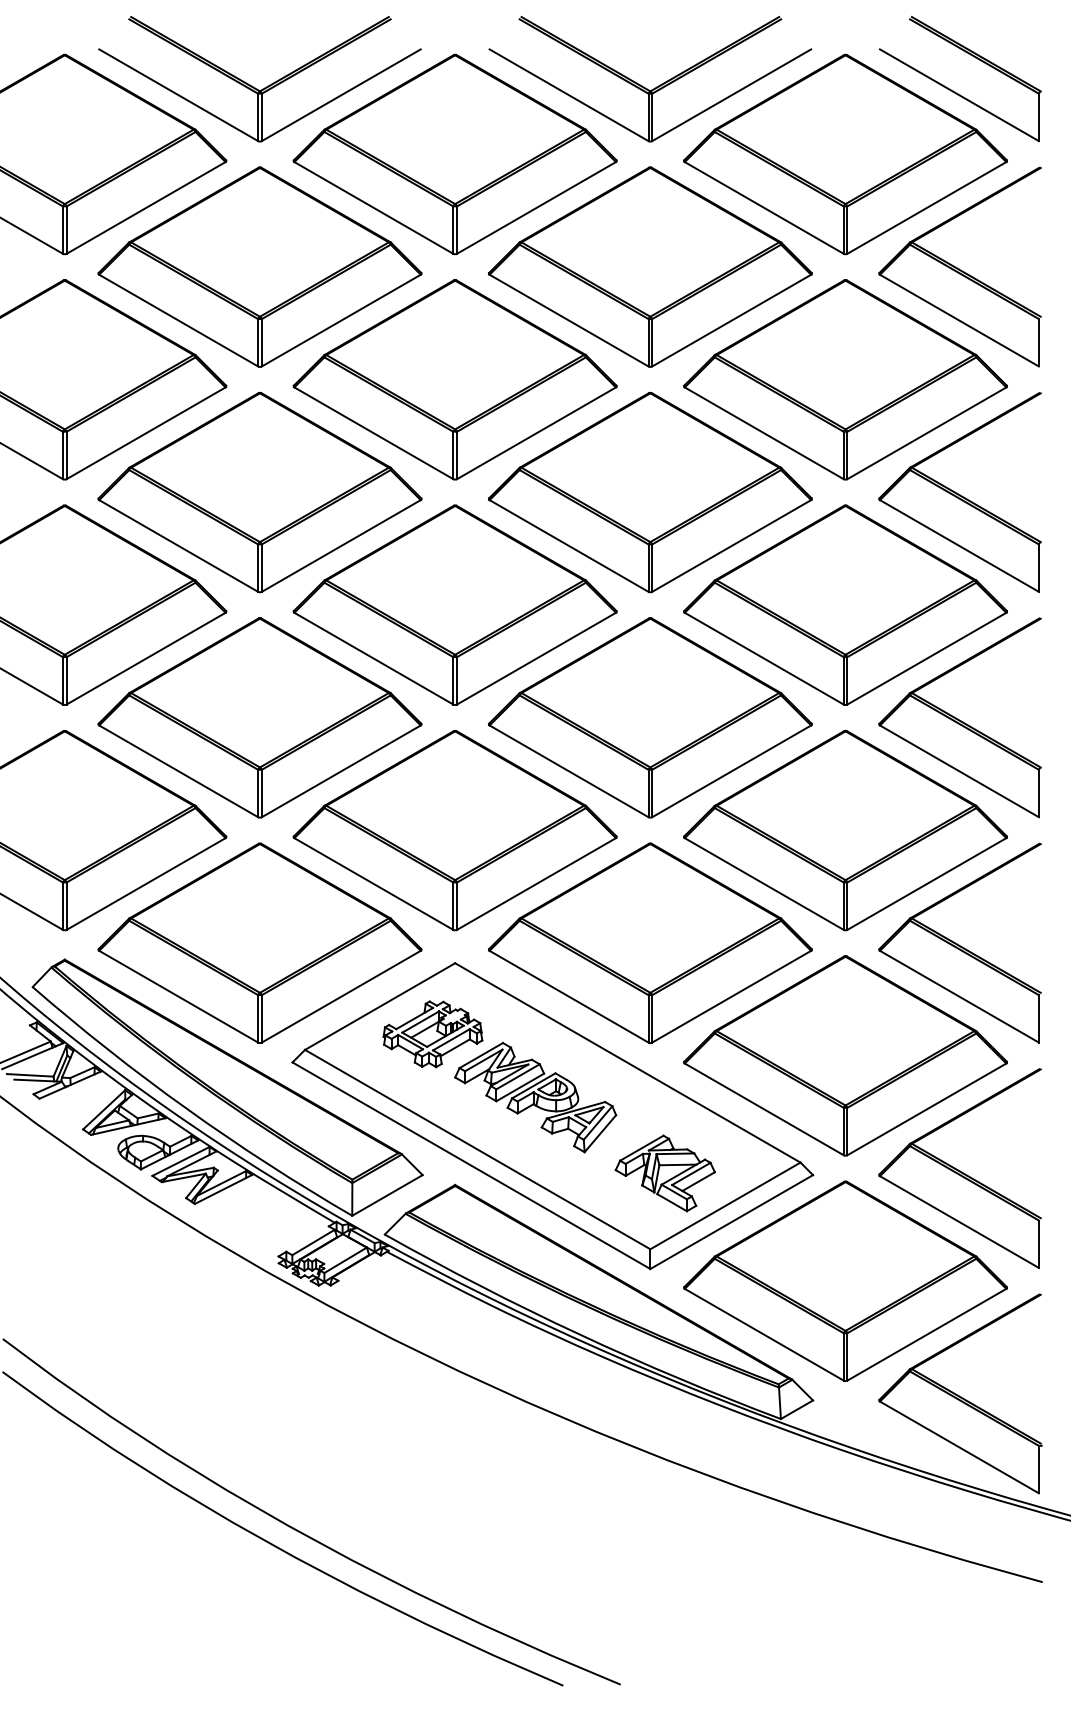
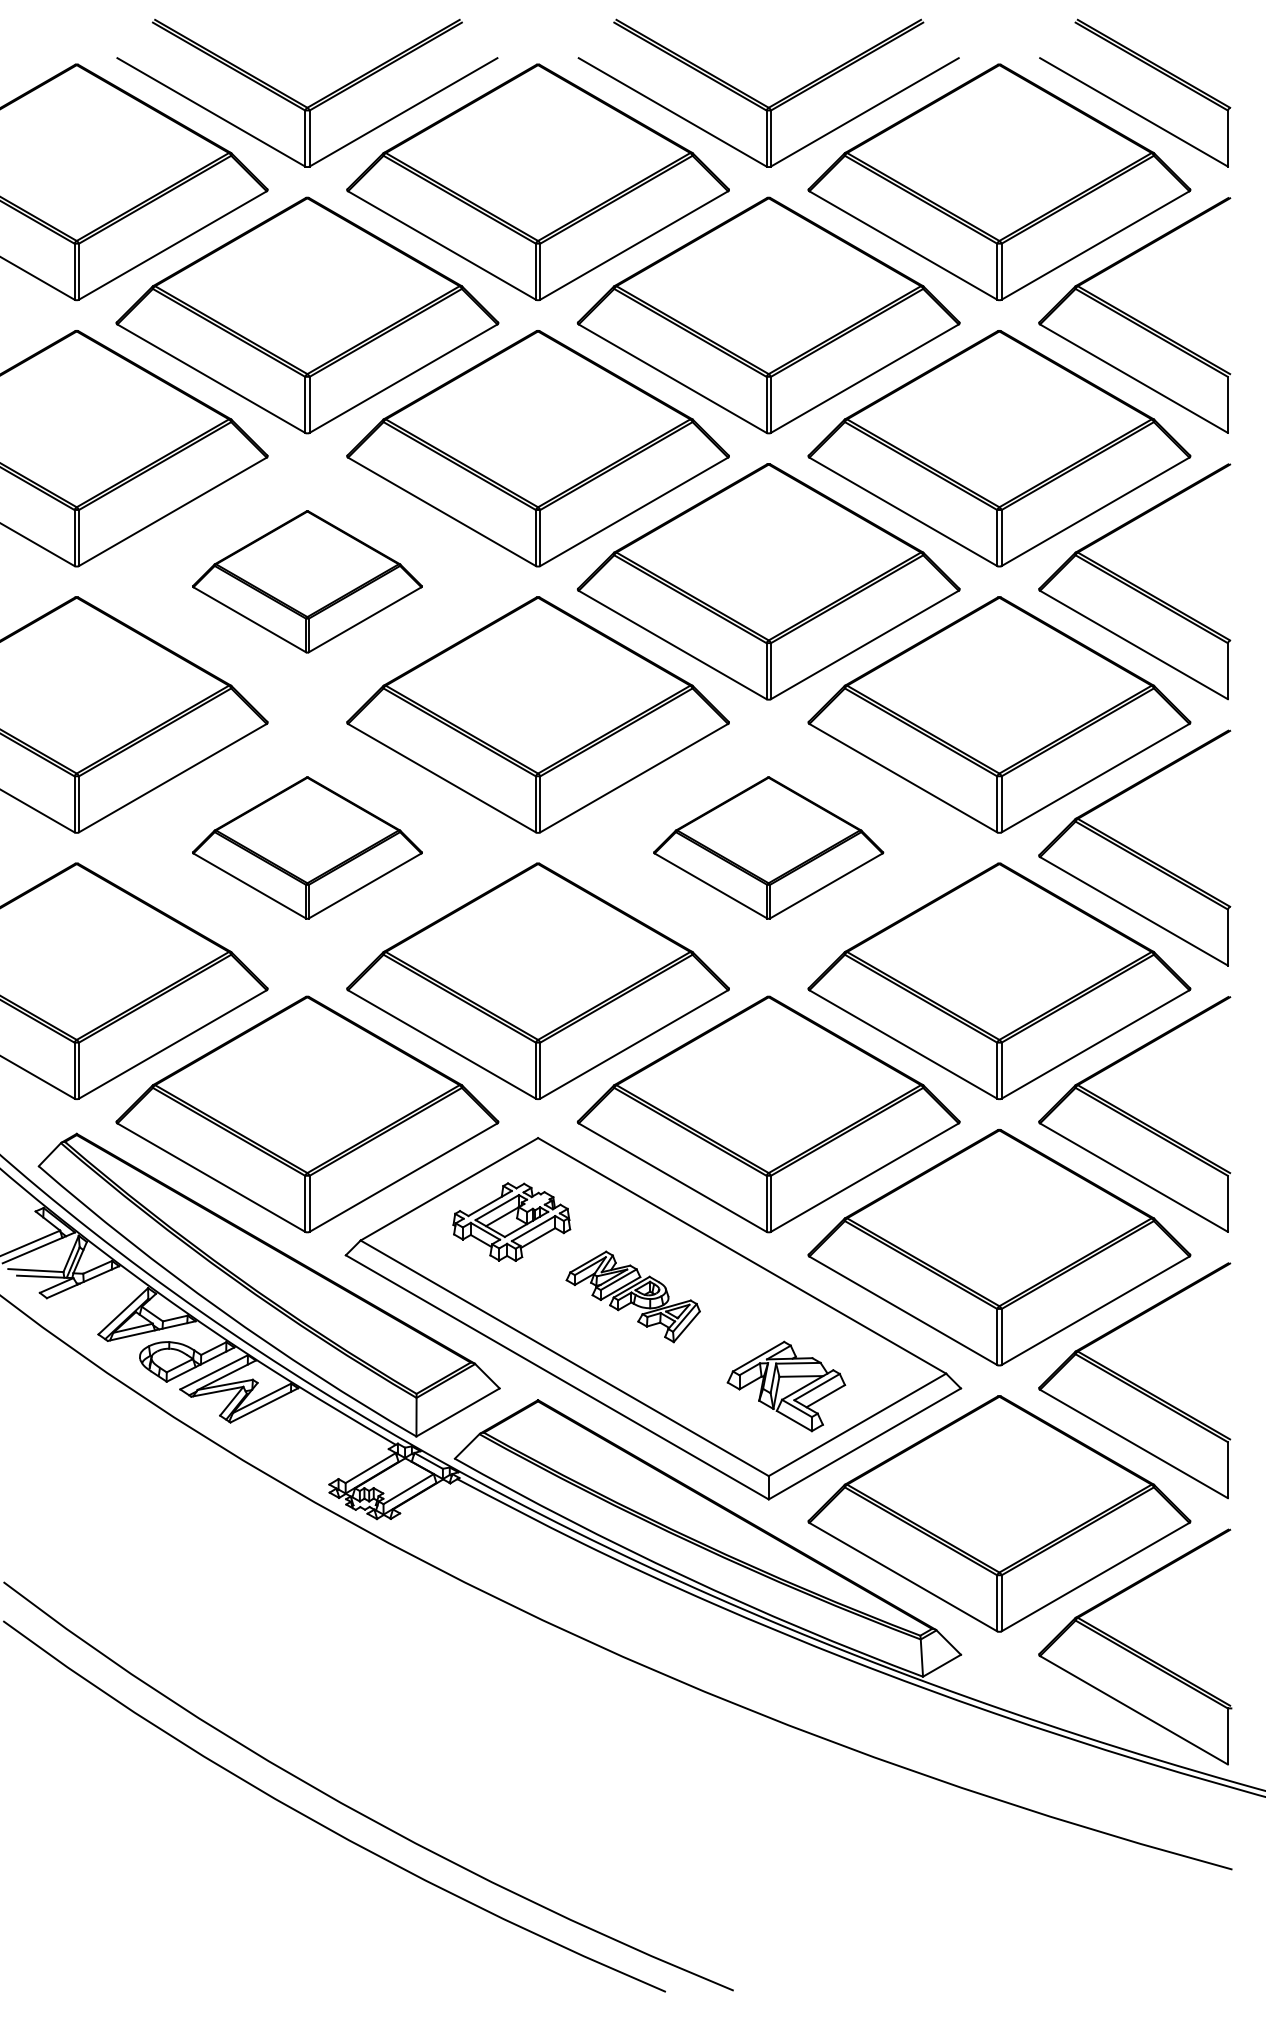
part: (260, 492) -> (307, 581), size x0.6
part: (260, 717) -> (307, 847), size x0.6
part: (650, 717) -> (768, 847), size x0.6
part: (535, 1097) -> (633, 1296), size x0.7

